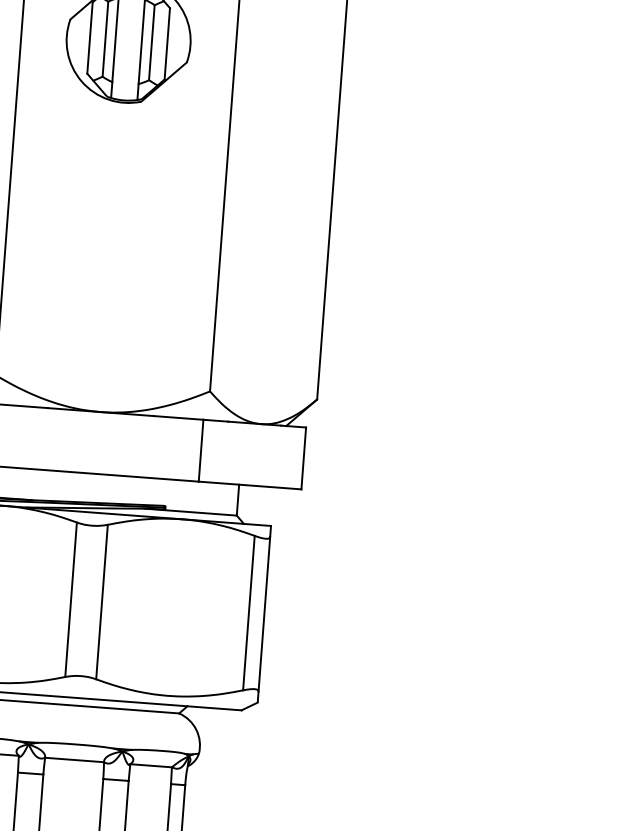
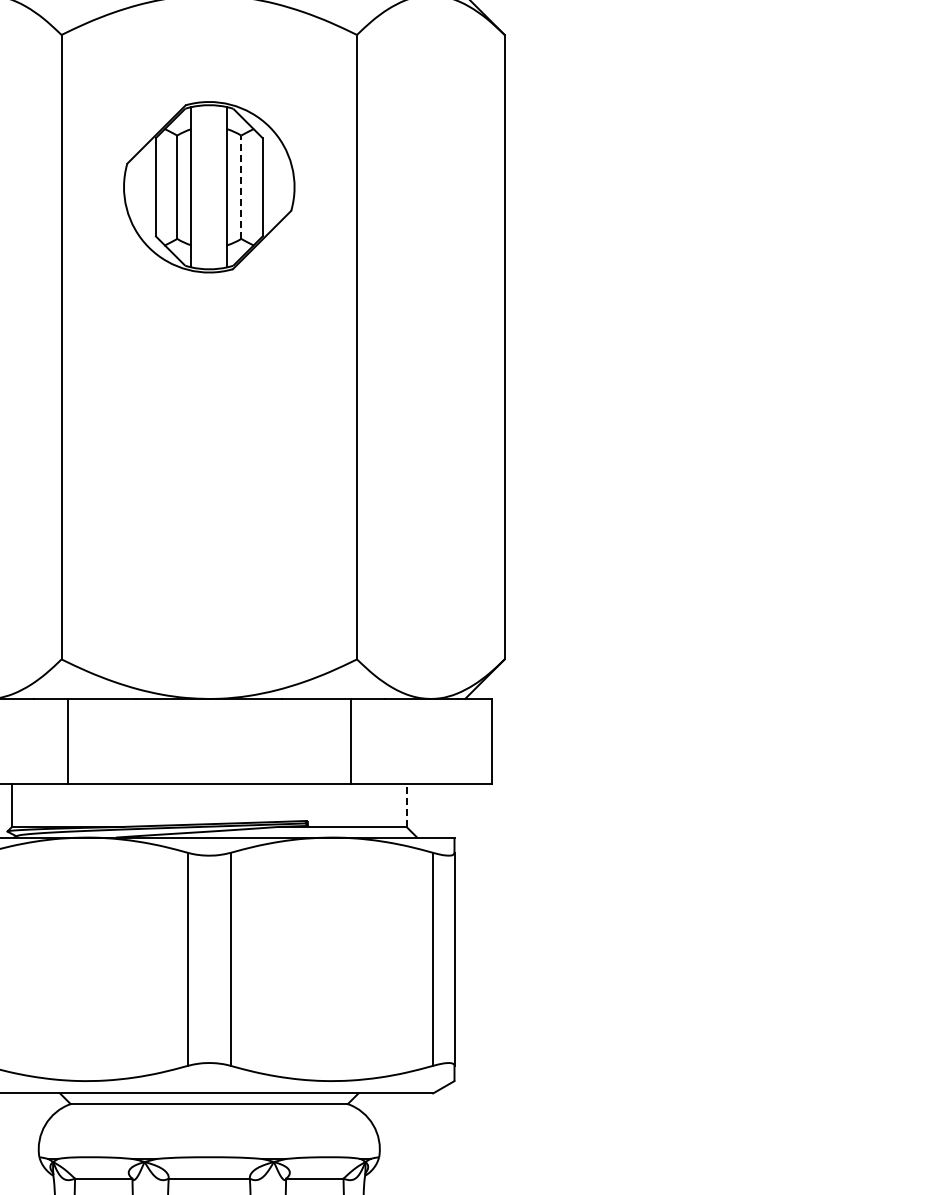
line: (151, 42) -> (241, 187), solid -> dashed
line: (237, 500) -> (406, 805), solid -> dashed

